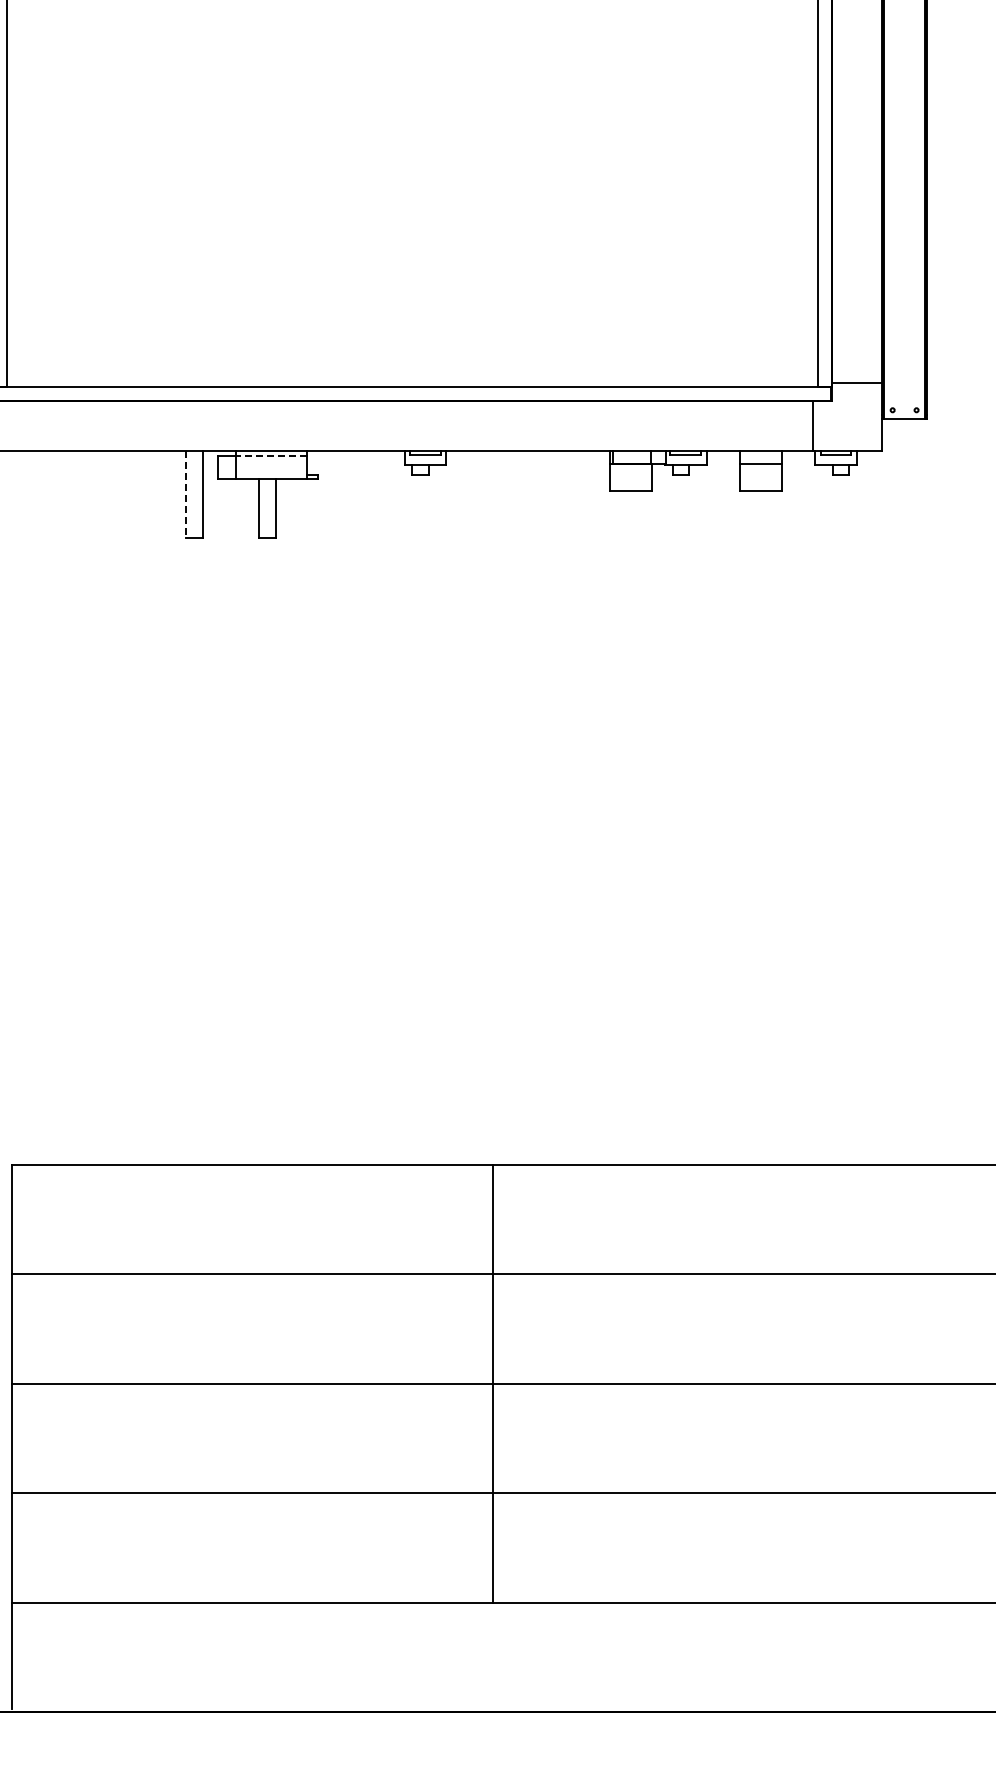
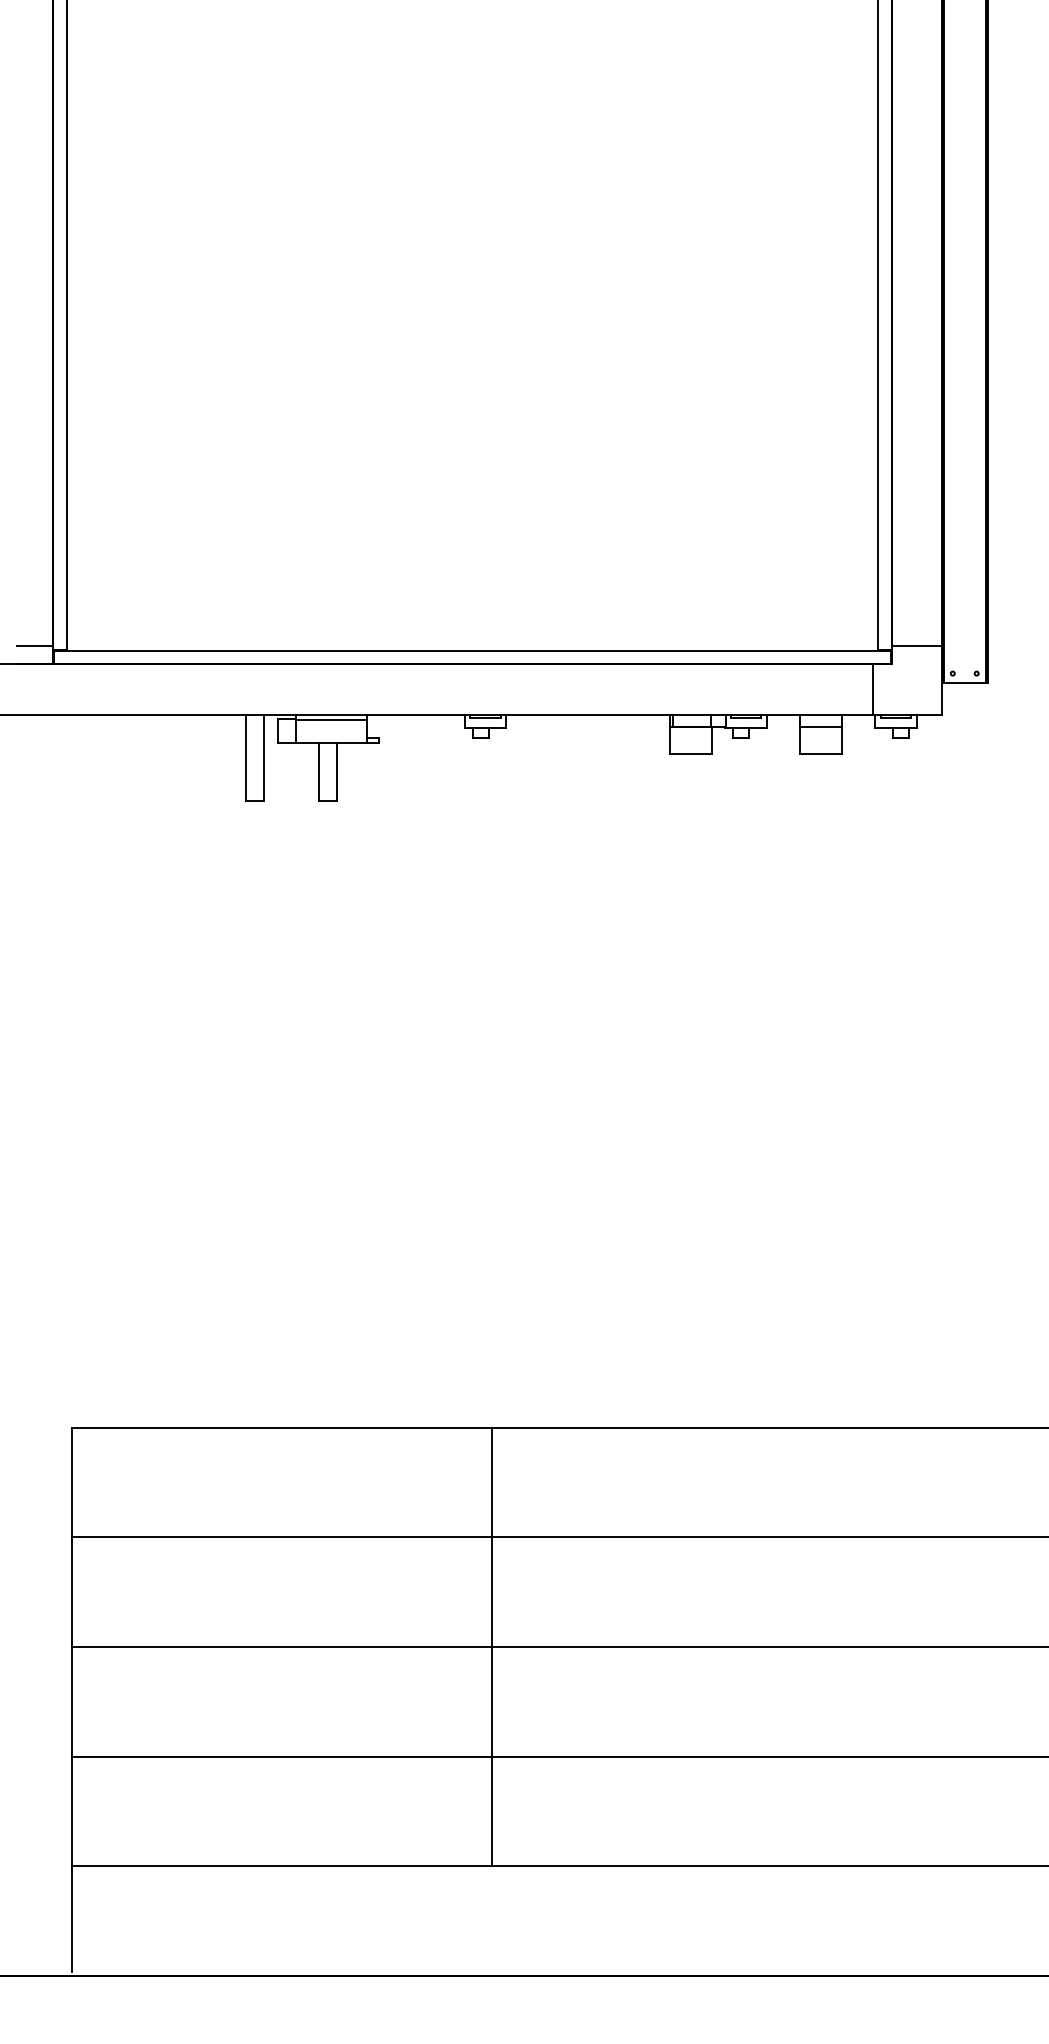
line: (271, 456) -> (331, 719), dashed -> solid
line: (186, 495) -> (246, 758), dashed -> solid
line: (493, 1383) -> (492, 1646), moved

